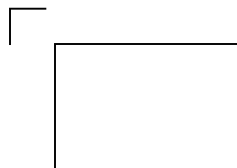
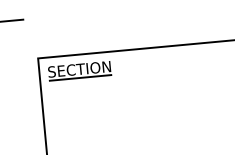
part: (91, 58) -> (80, 70), added

